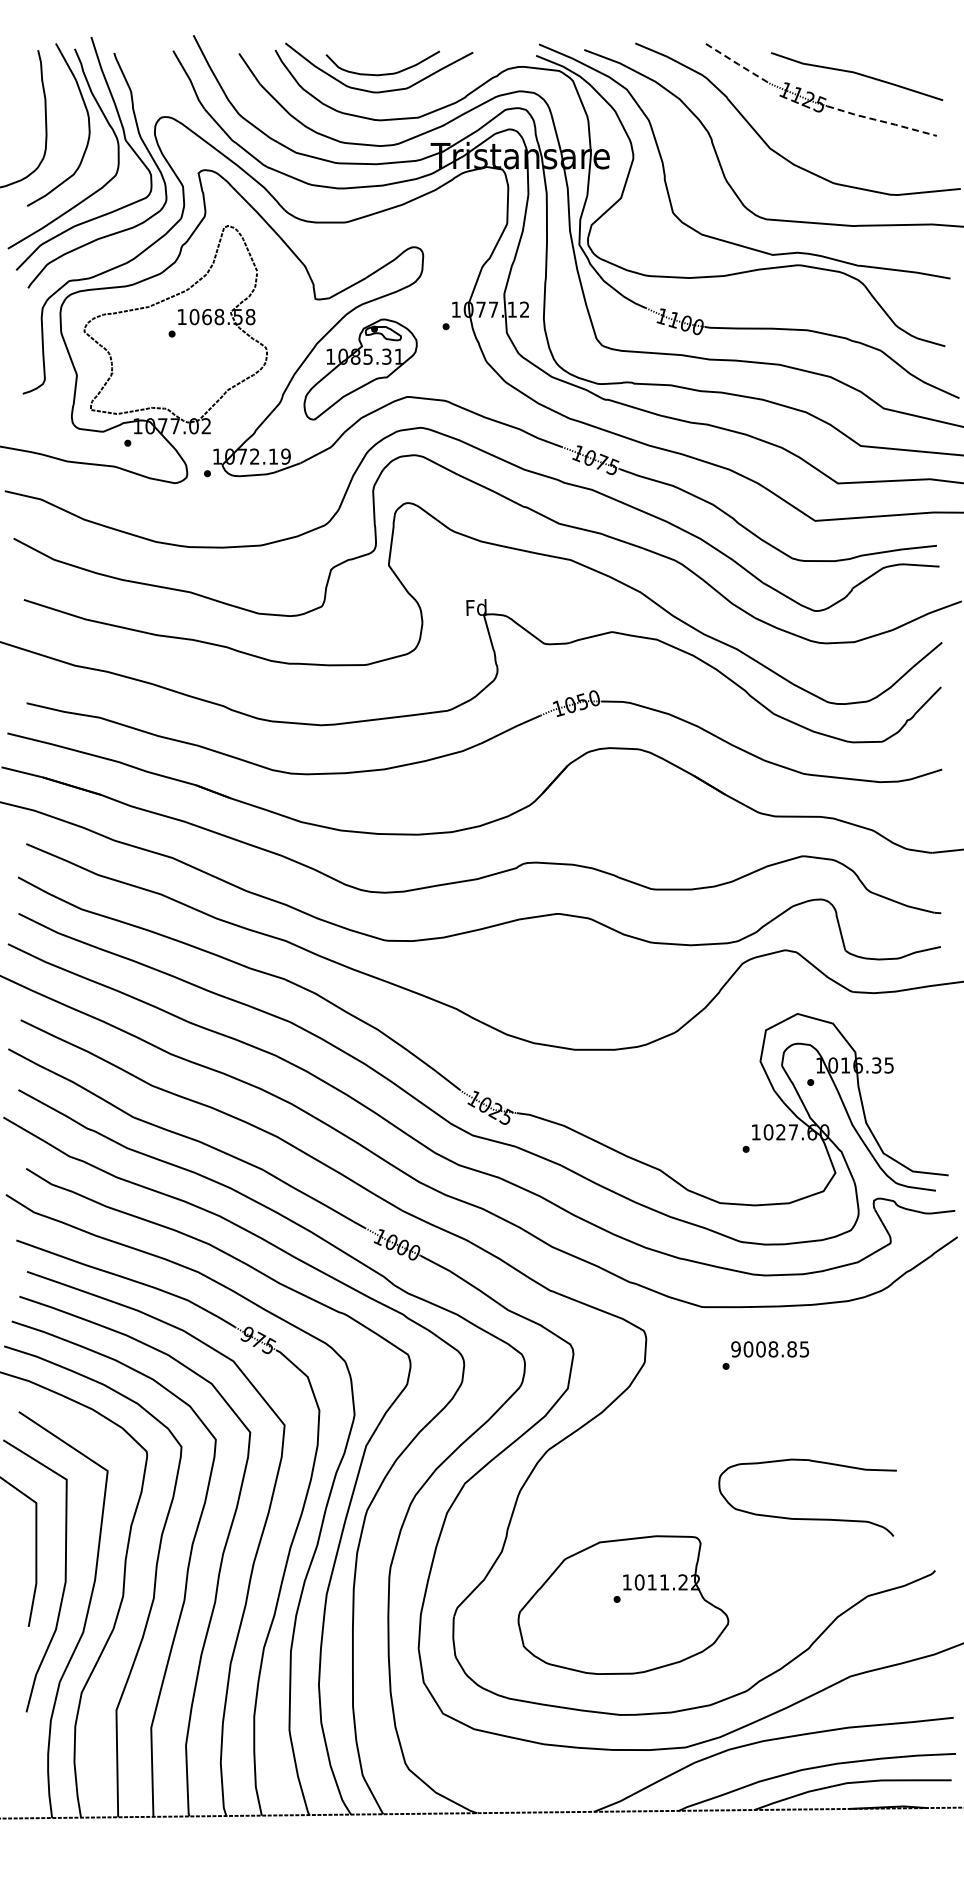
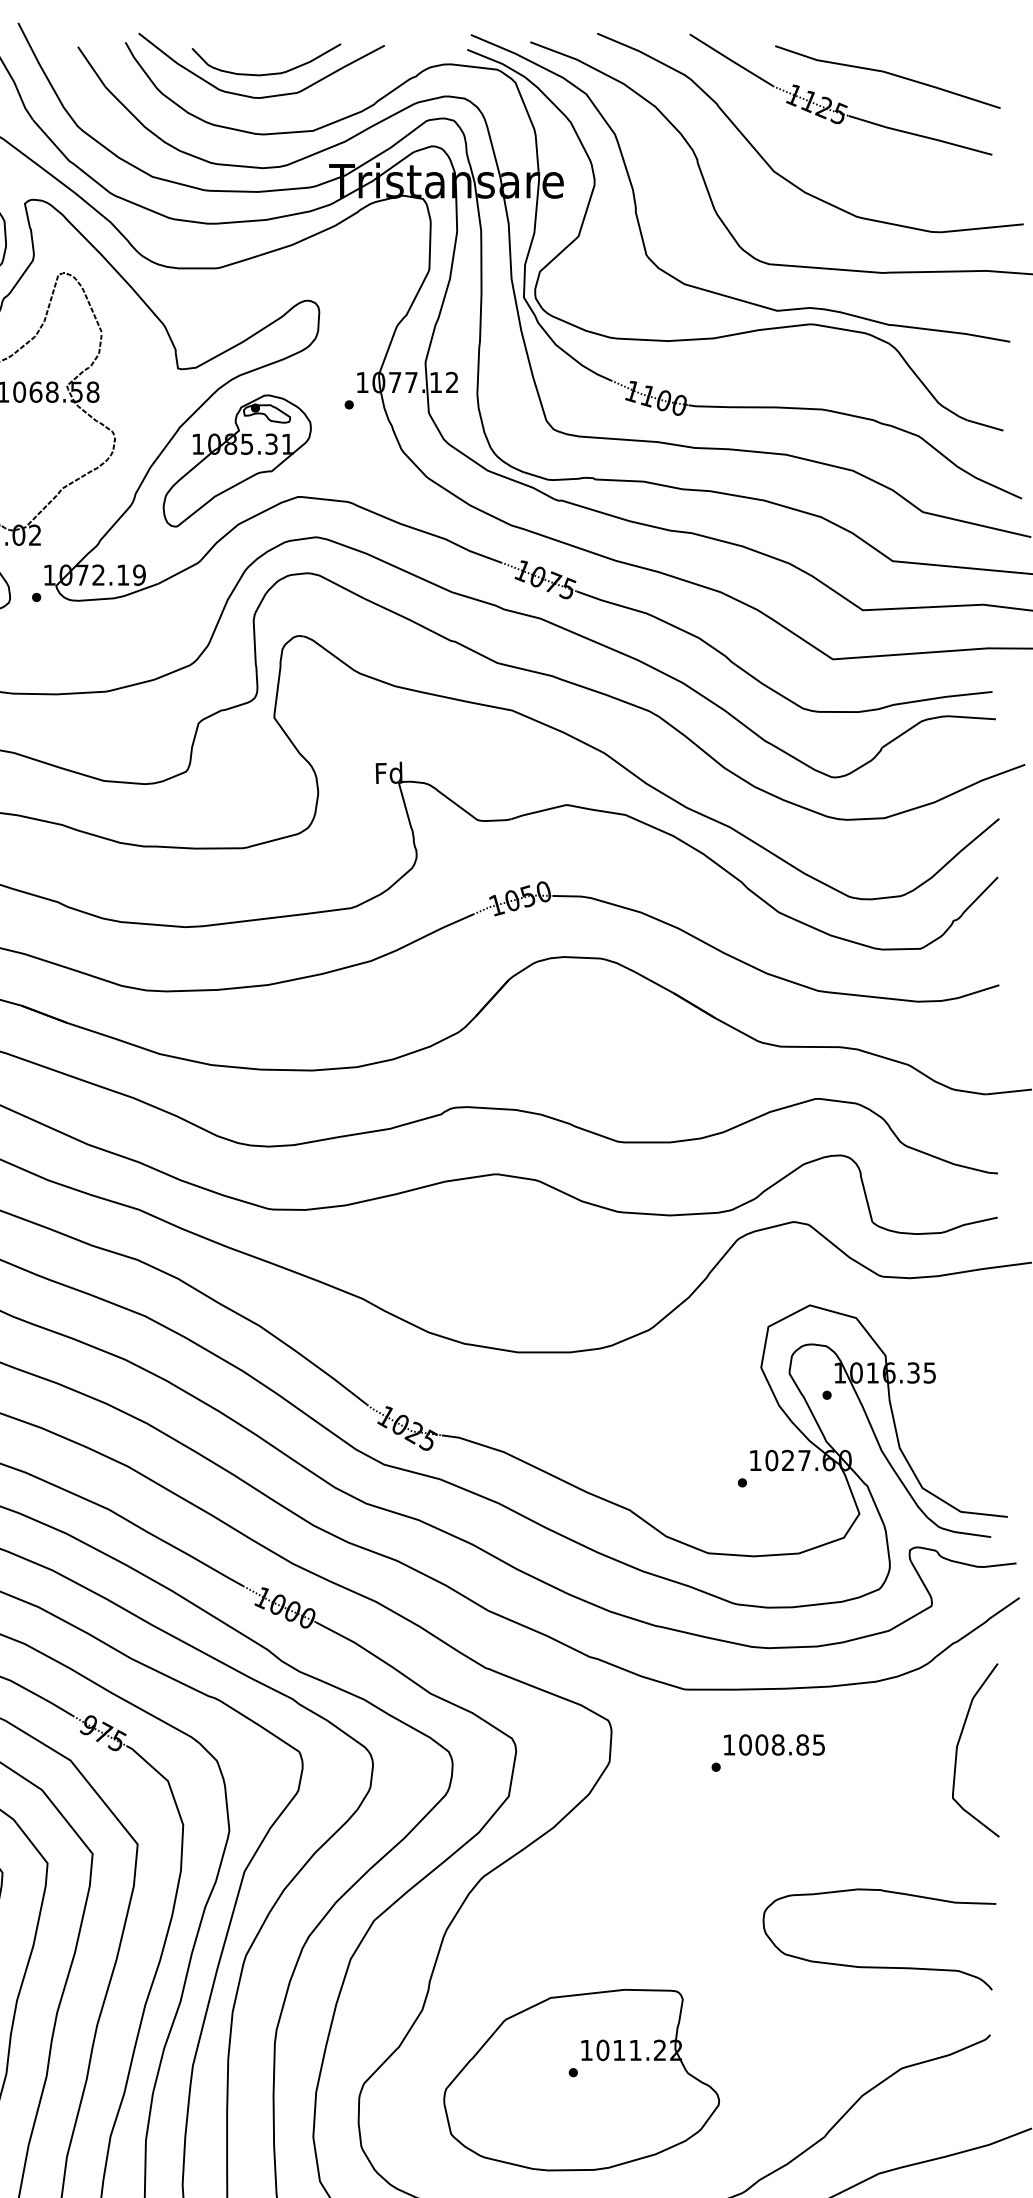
line: (738, 64) -> (732, 61), dashed -> solid
line: (882, 121) -> (921, 135), dashed -> solid
text: (735, 1349) -> (728, 1745), 9008.85 -> 1008.85
curve: (911, 1349) -> (959, 1745), added
curve: (807, 1518) -> (879, 1966), moved

